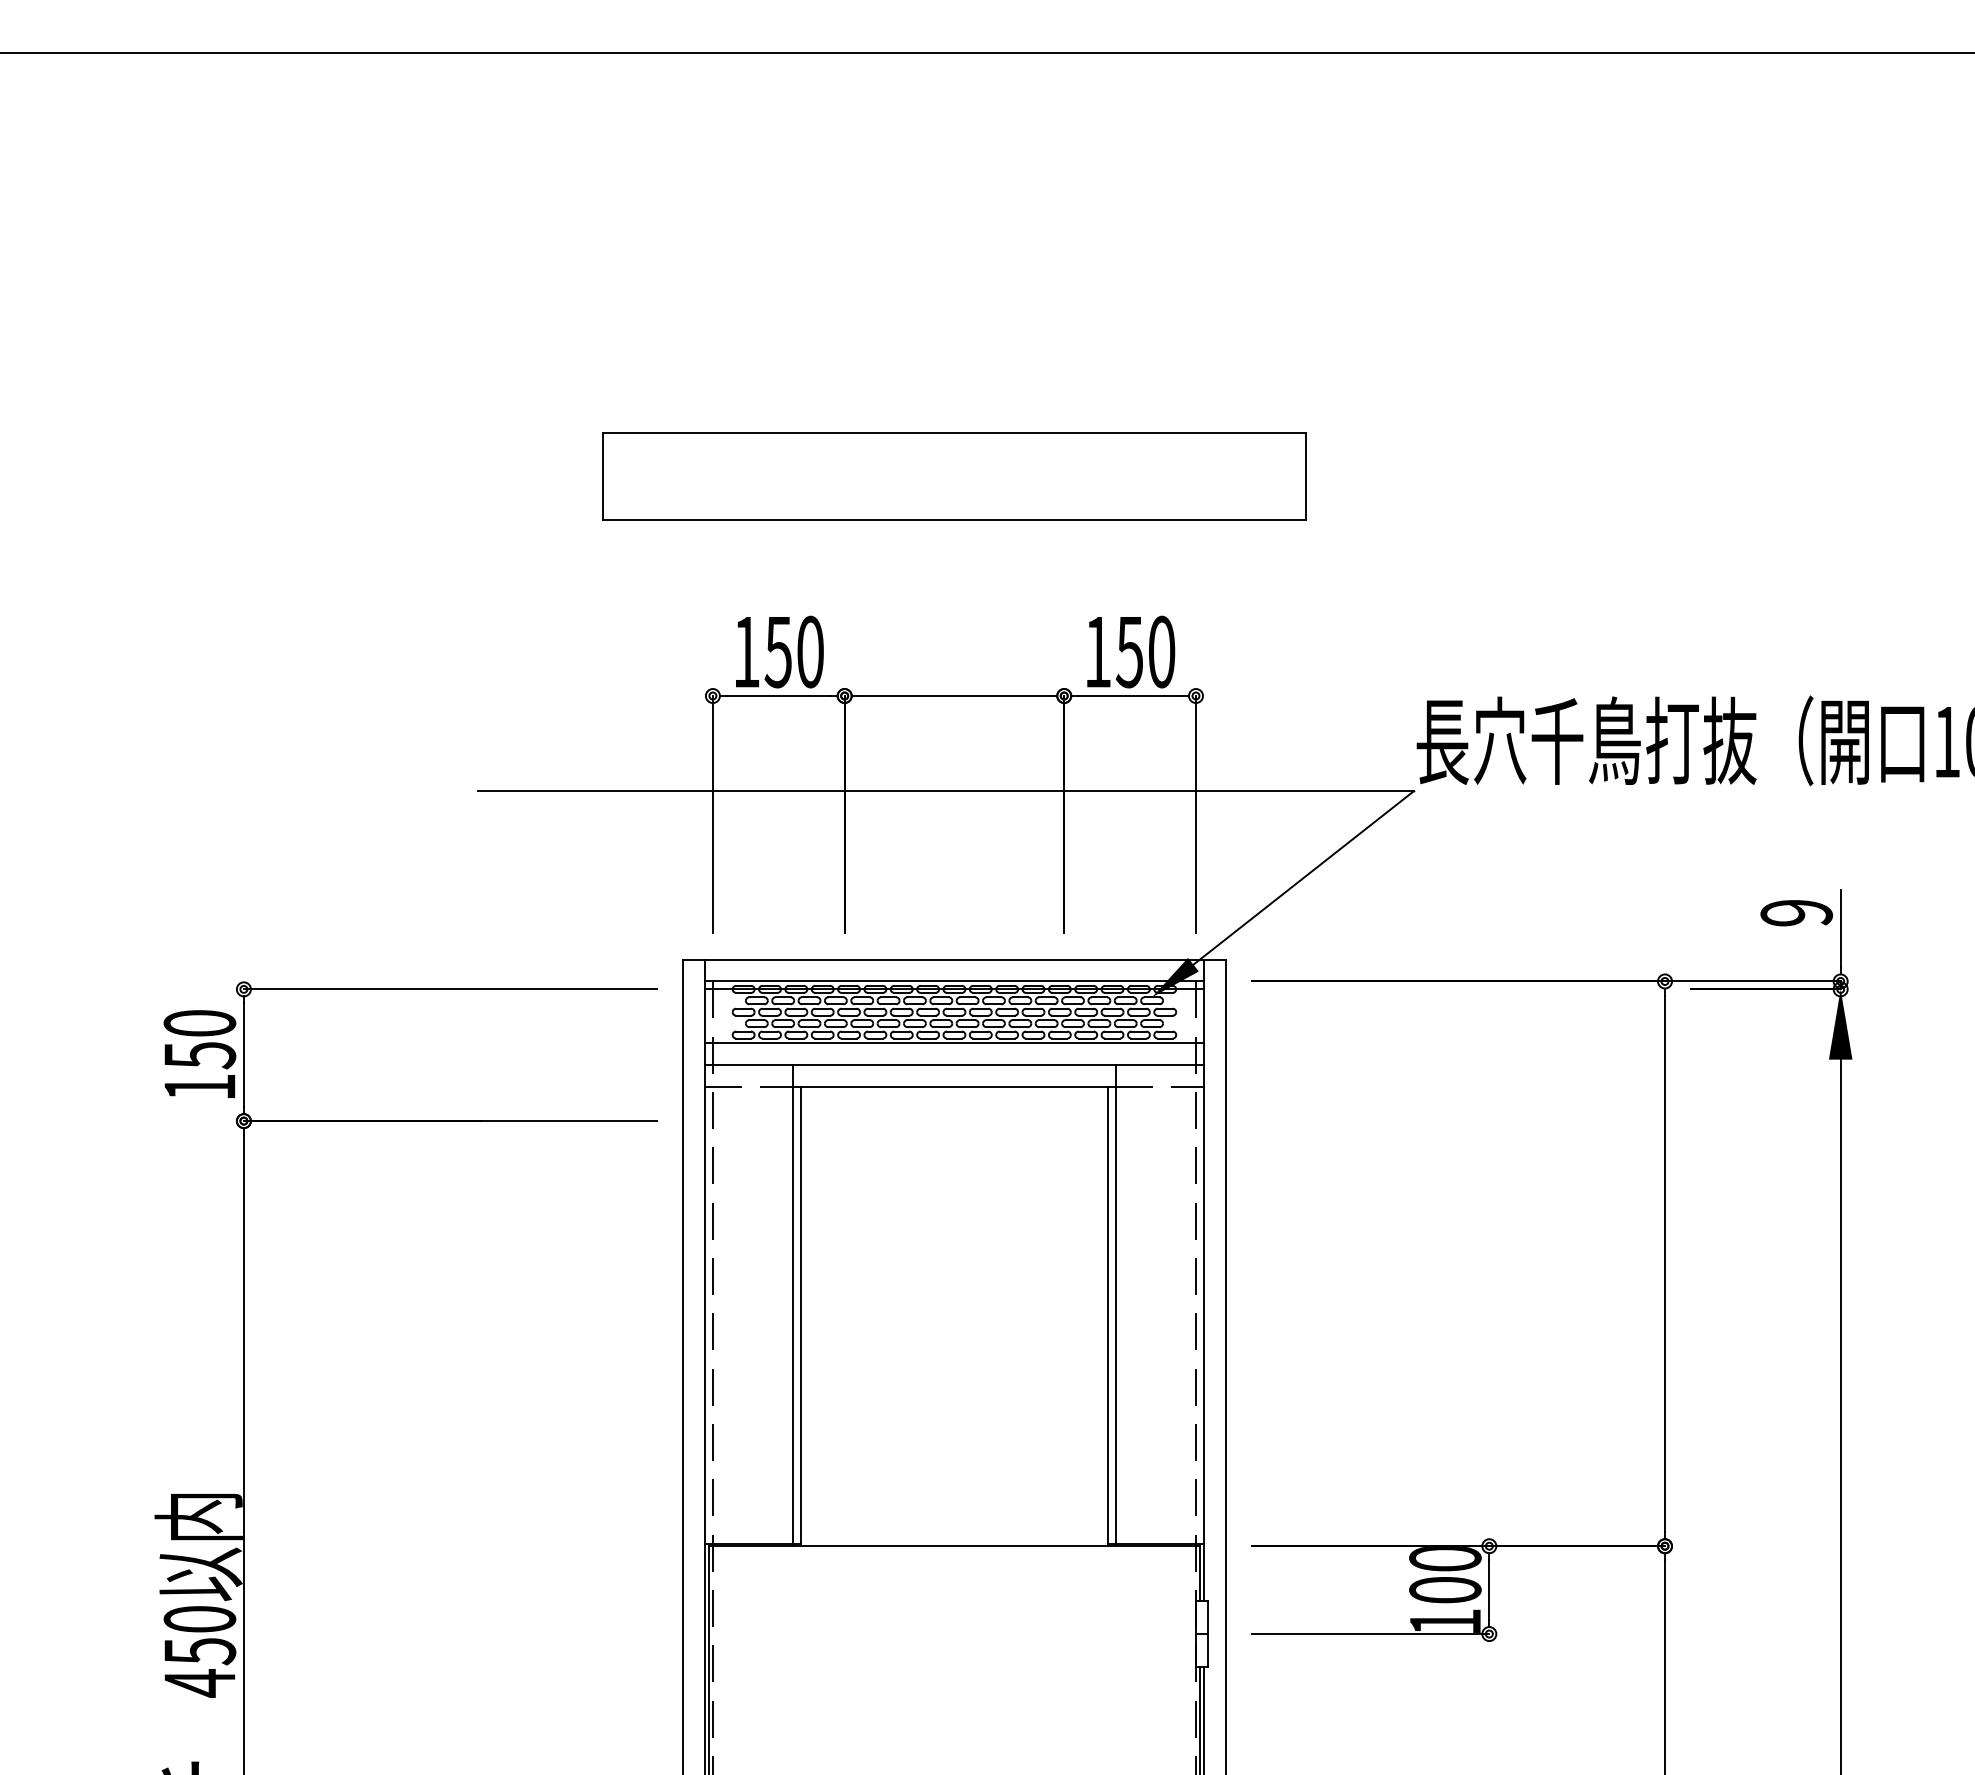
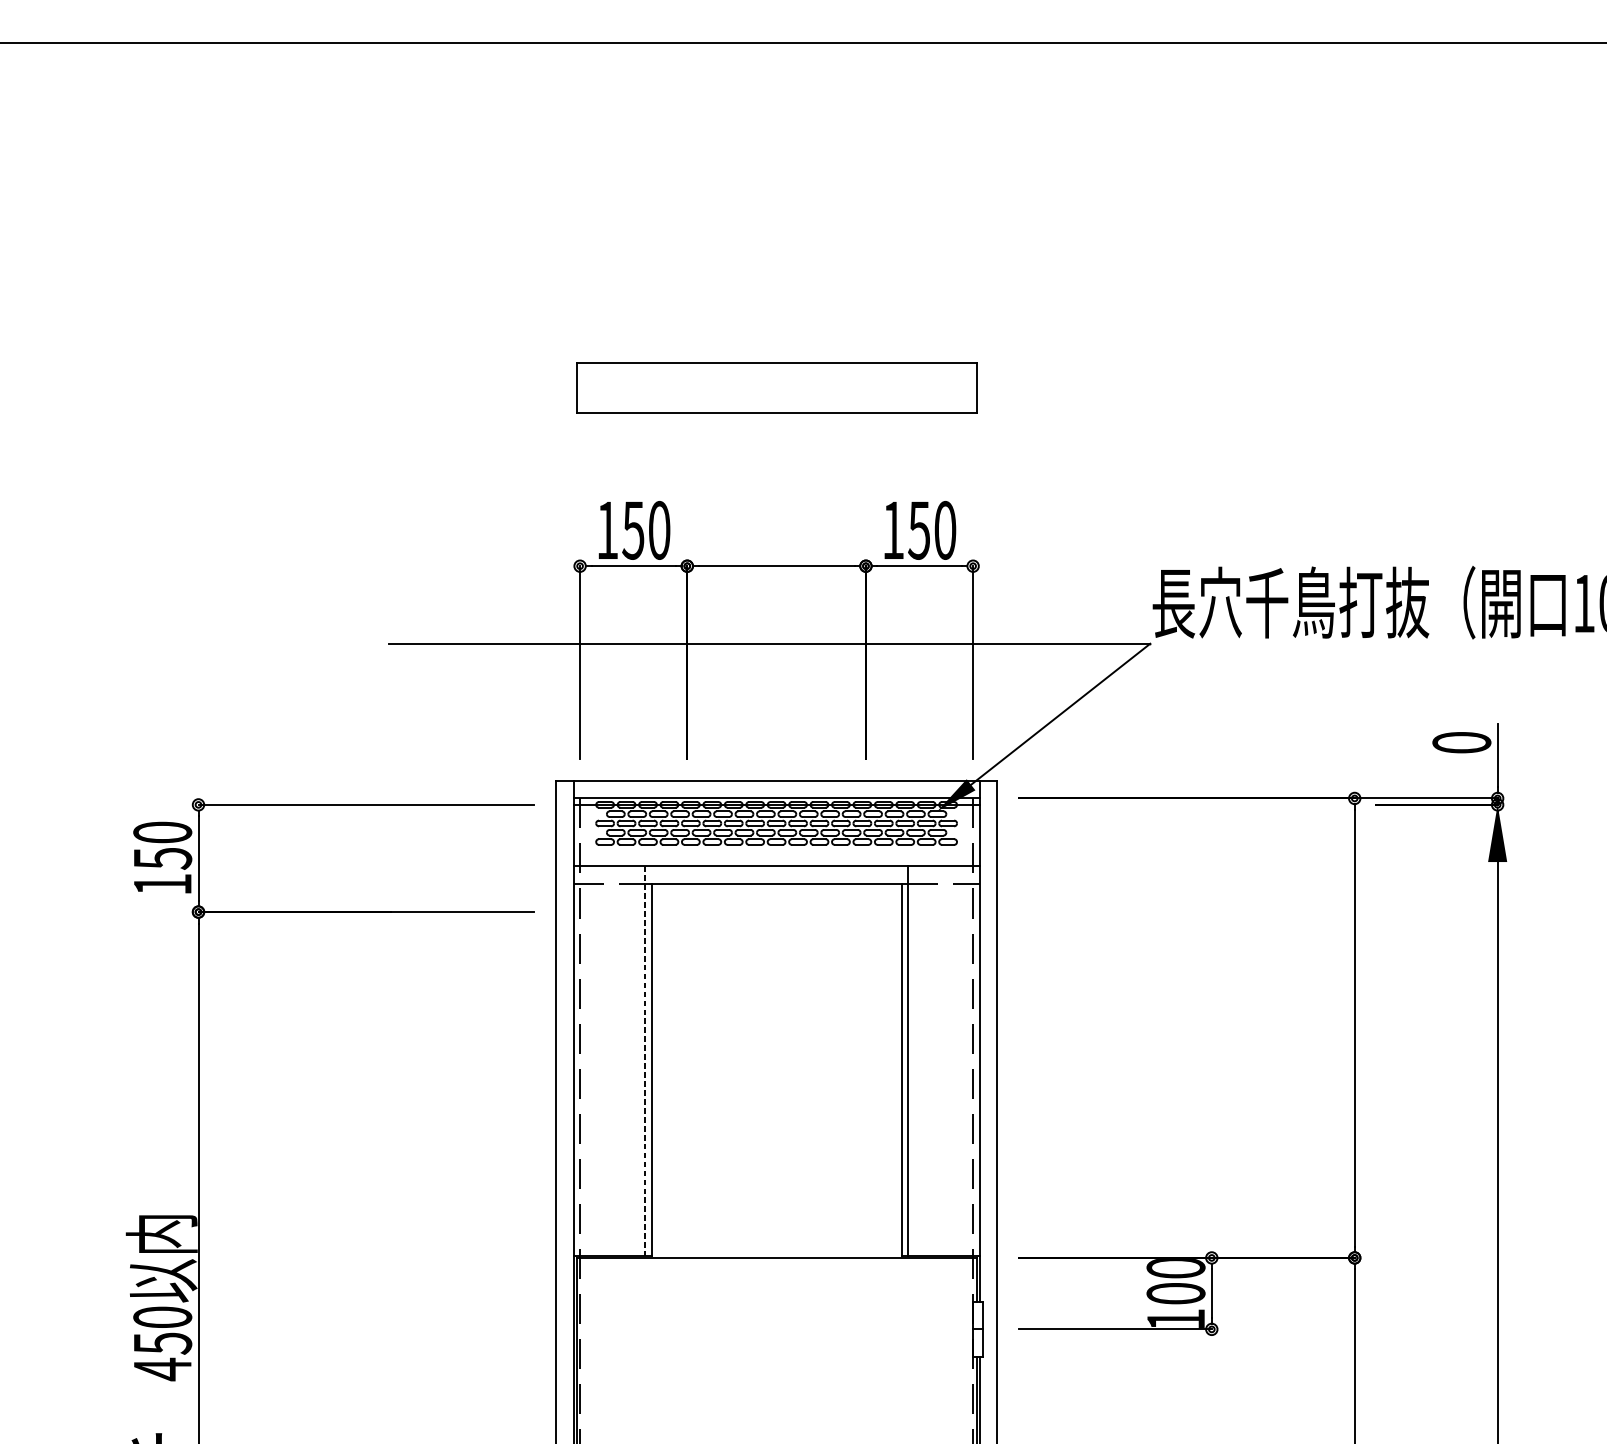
part: (954, 476) -> (776, 387), size x0.7
text: (1796, 912) -> (1461, 742), 9 -> 0
line: (954, 1042) -> (776, 848), removed
line: (792, 1304) -> (644, 1061), solid -> dashed

